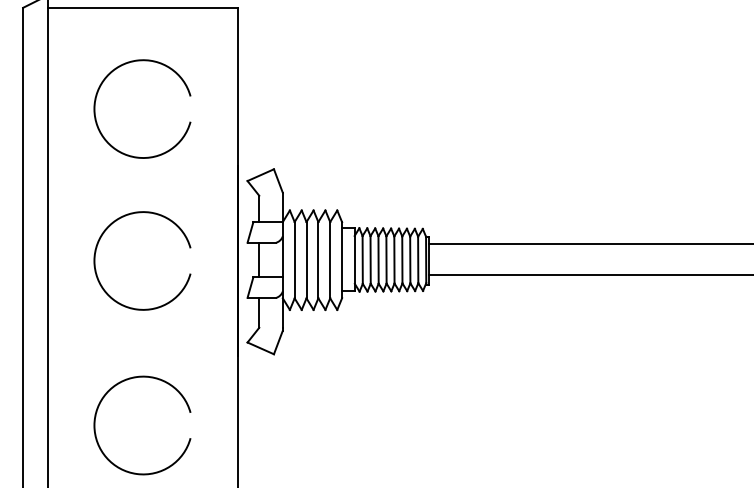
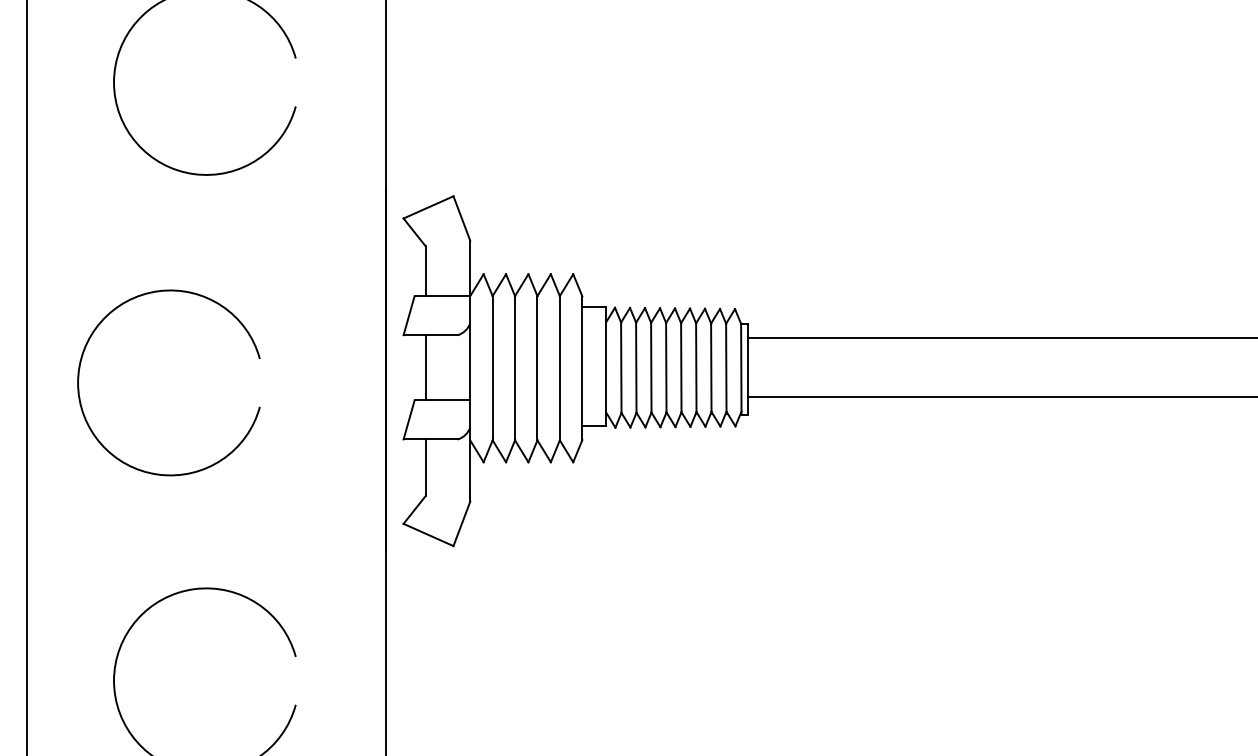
arc: (104, 233) -> (97, 330), moved

